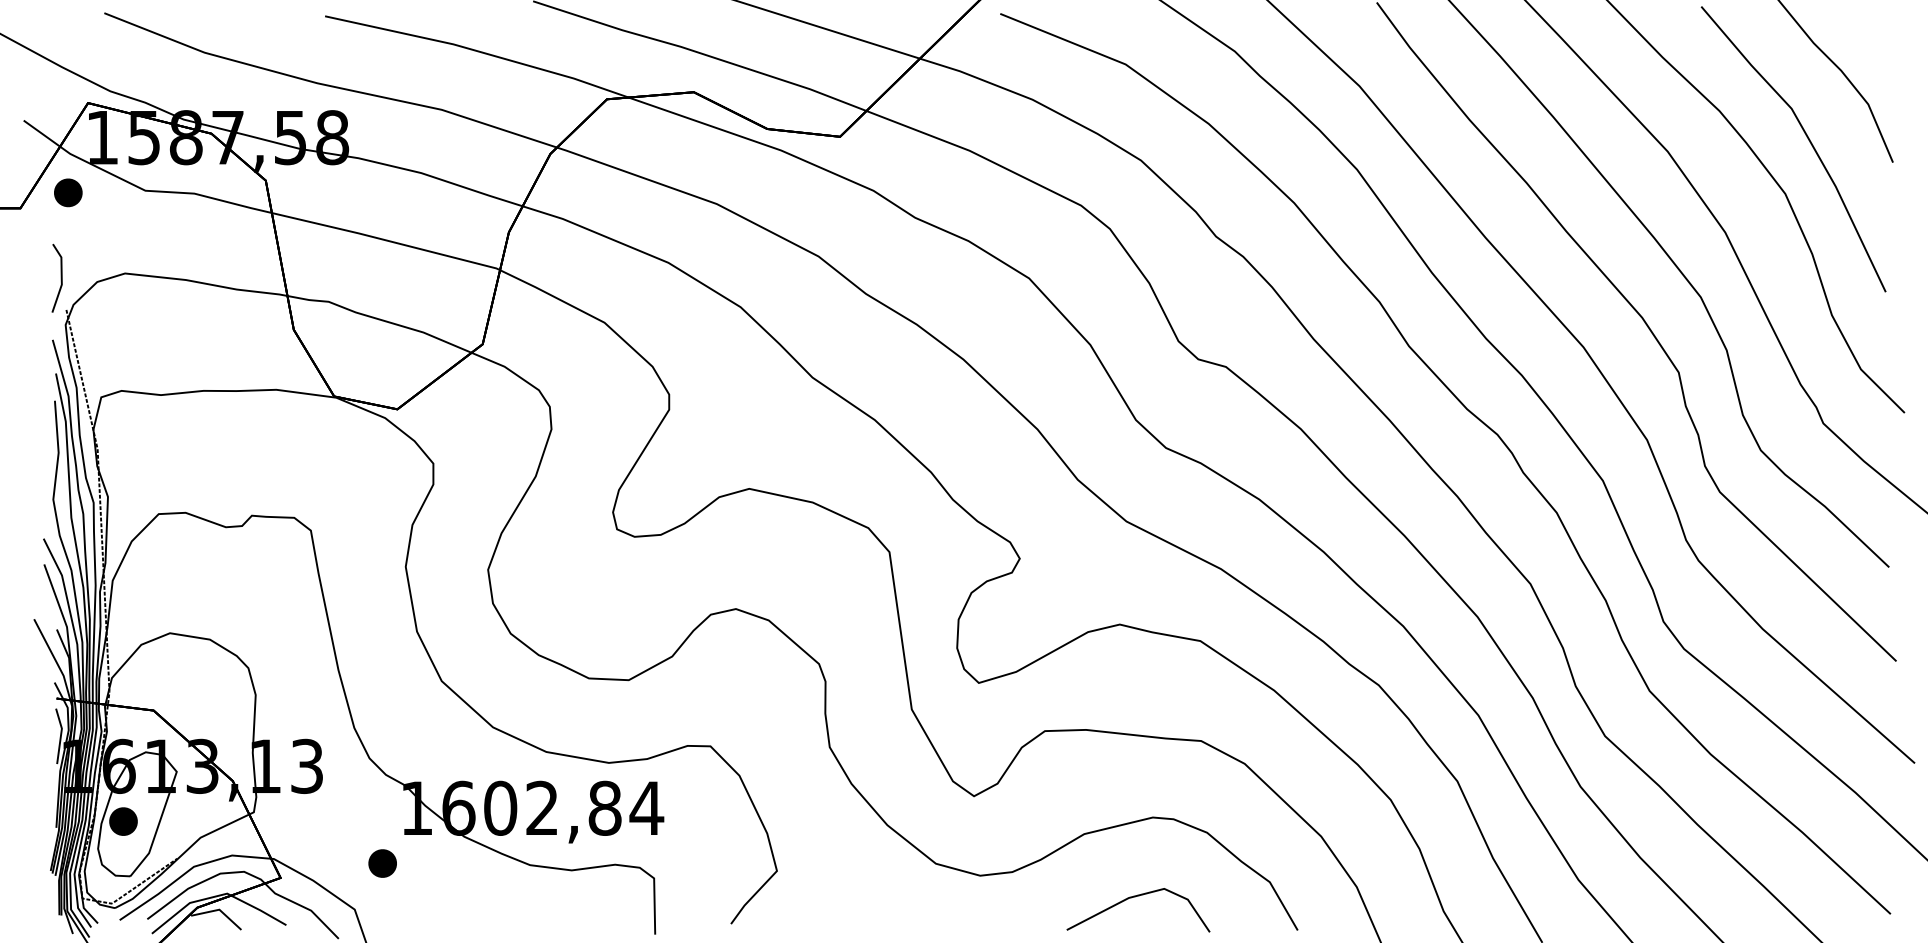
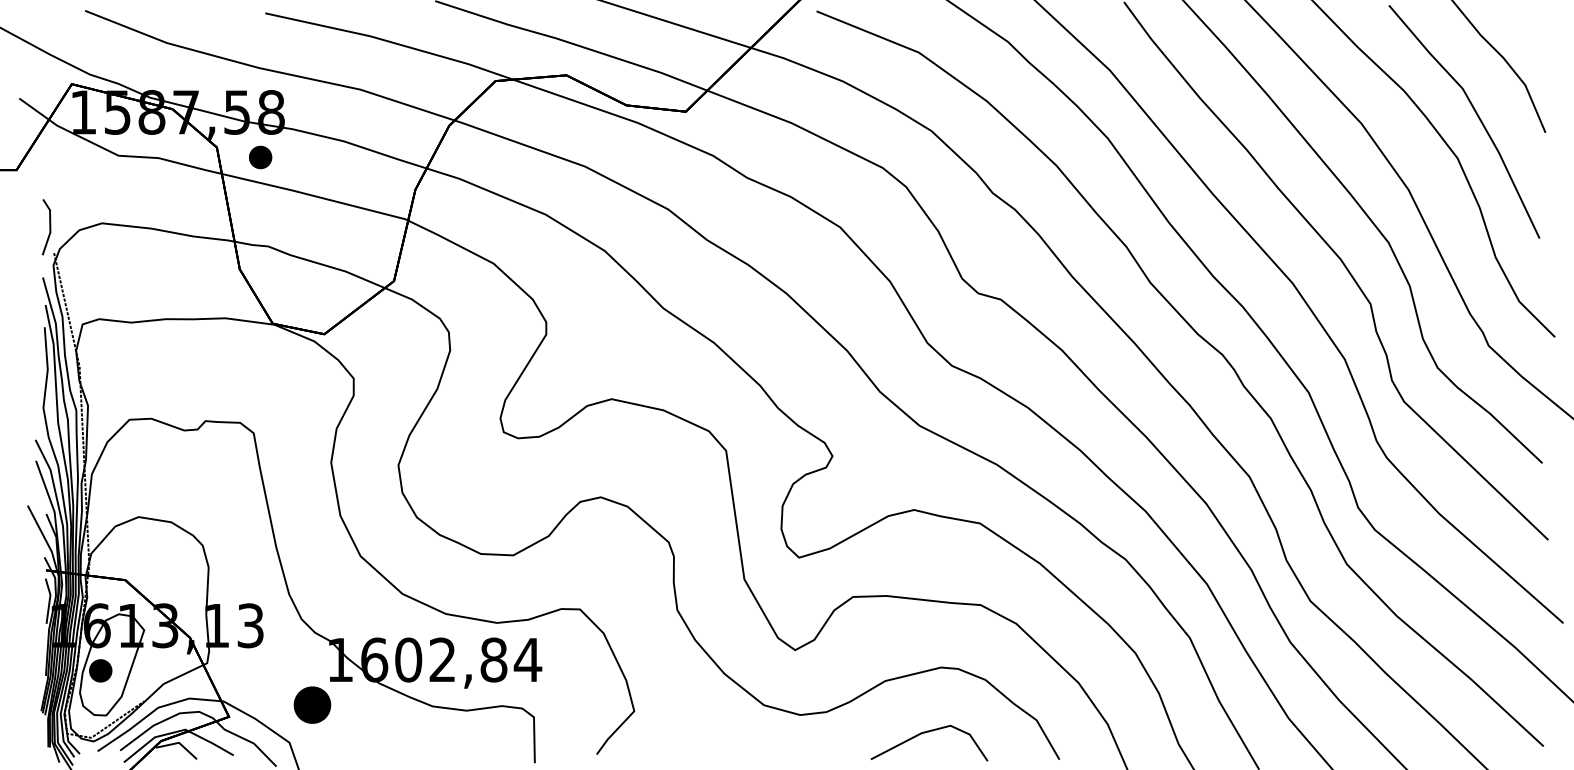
part: (68, 192) -> (260, 157), moved
part: (382, 863) -> (312, 705), size x1.6

